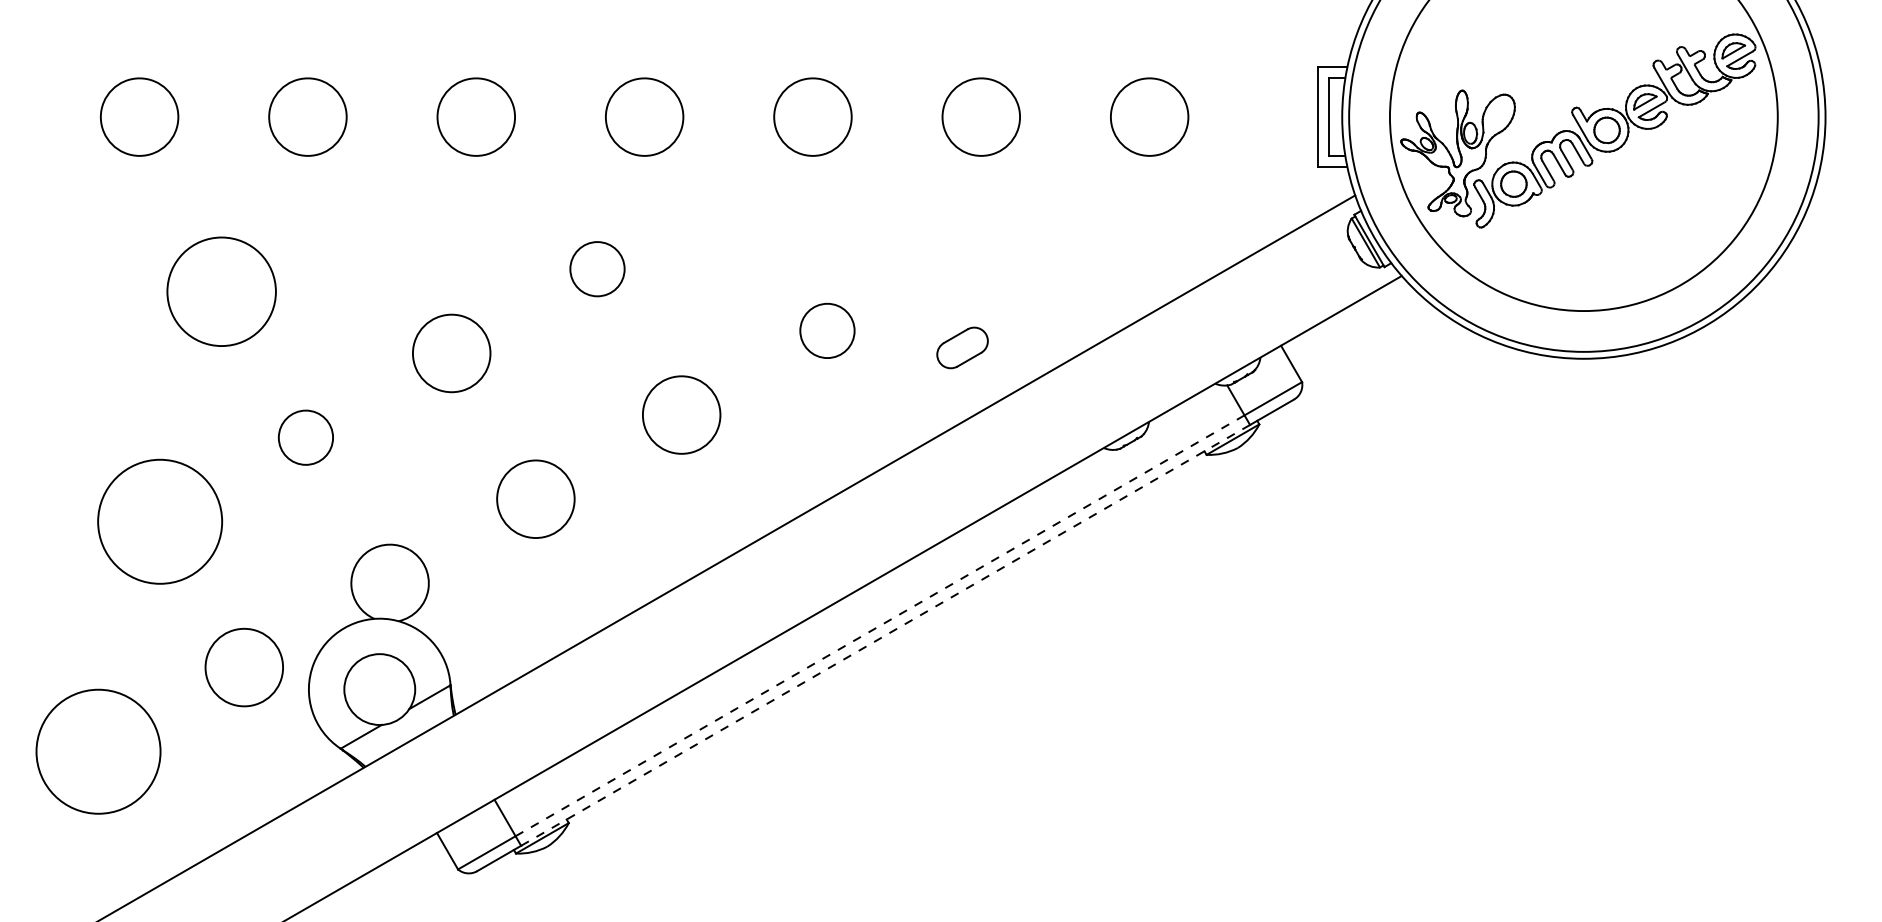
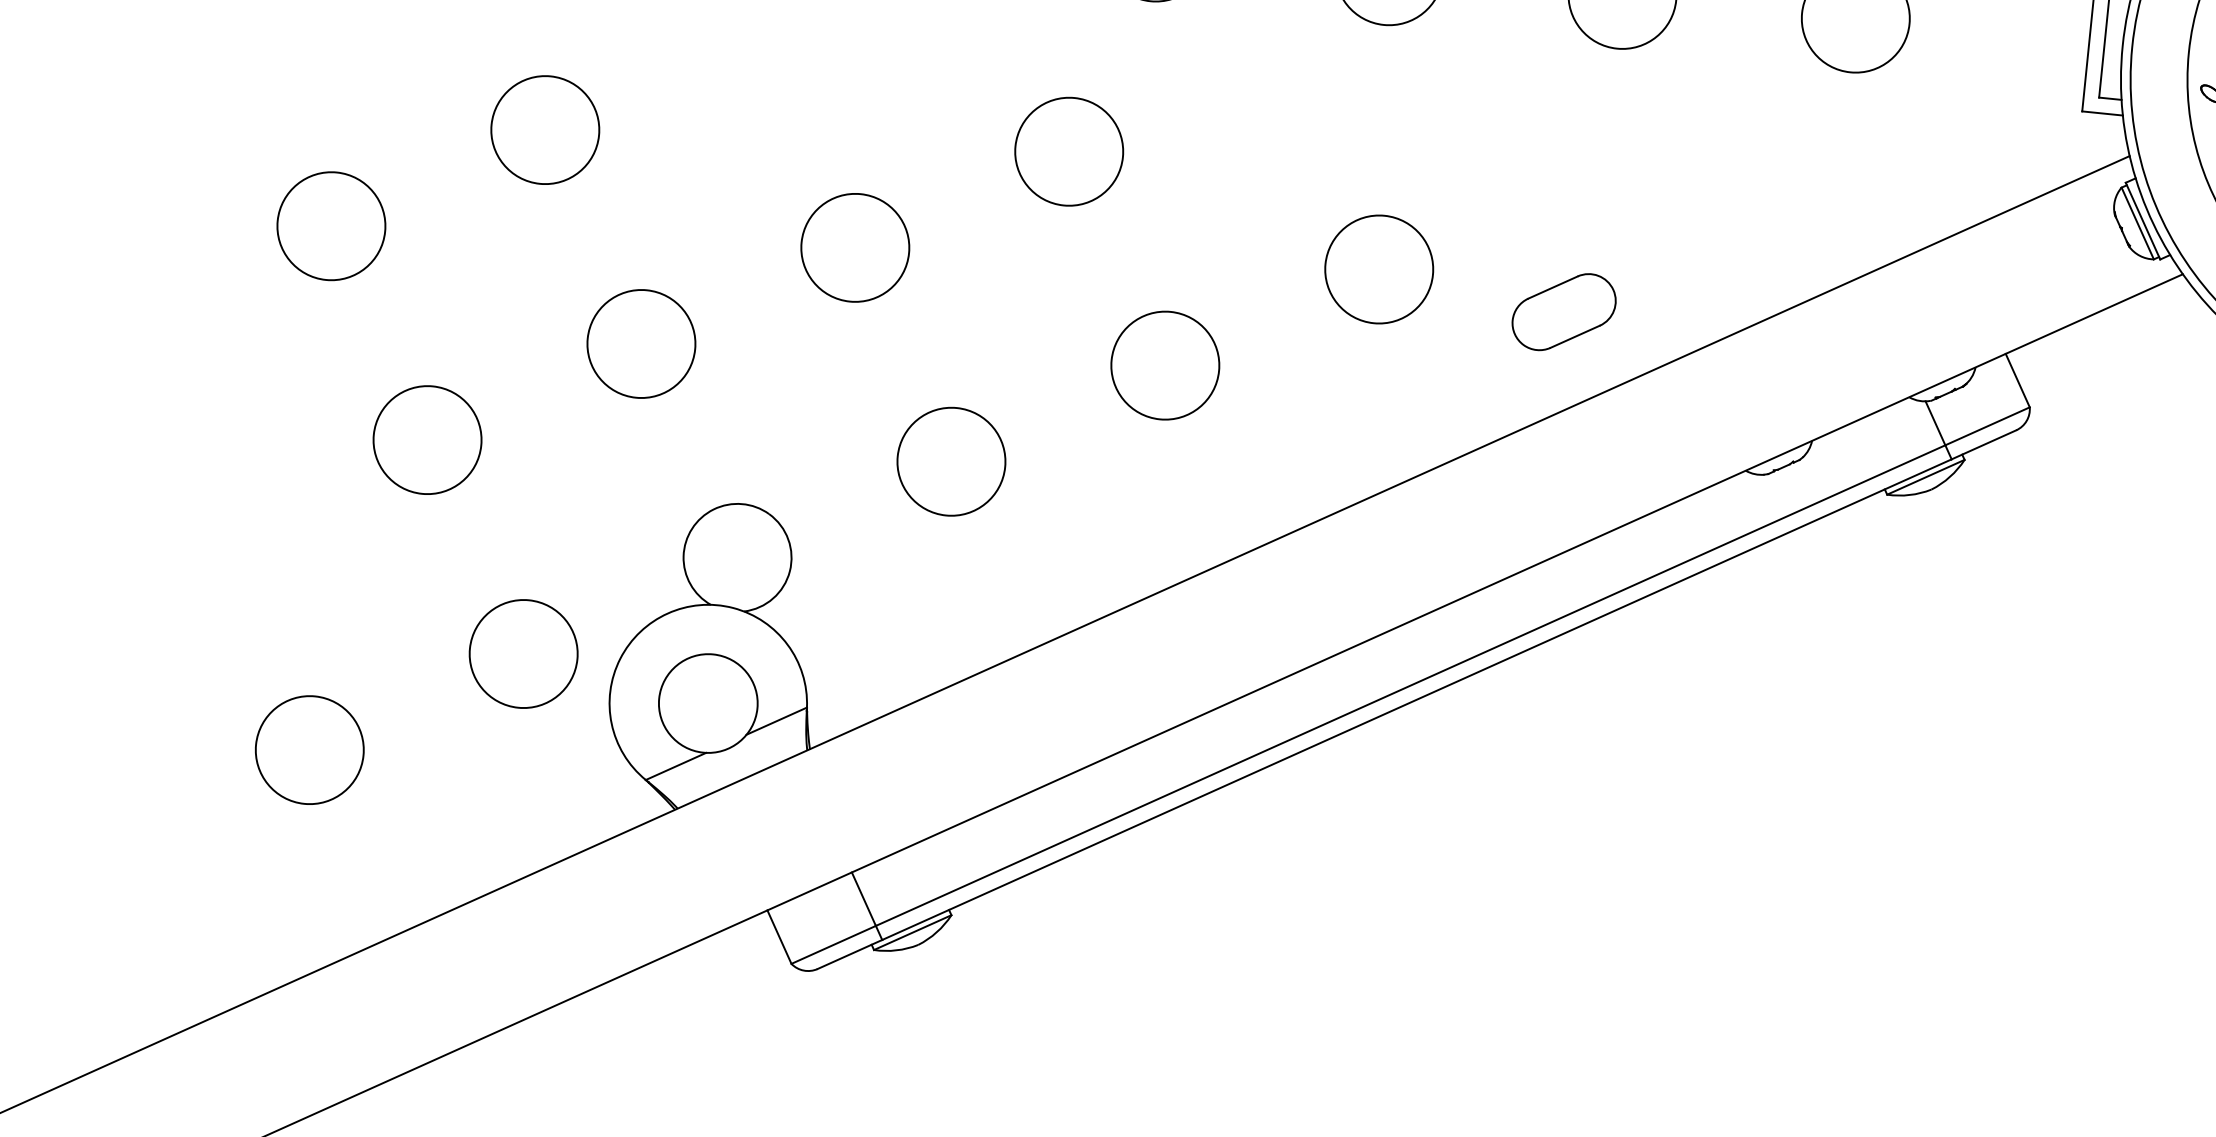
circle: (597, 268) -> (1069, 150), size x1.43
circle: (221, 291) -> (544, 129), size x0.71
circle: (827, 330) -> (1379, 268), size x1.43
part: (962, 347) -> (1564, 311), size x1.43
circle: (75, 375) -> (330, 225), added
circle: (305, 437) -> (640, 343), size x1.43
circle: (159, 521) -> (426, 439), size x0.62
line: (880, 625) -> (1411, 685), dashed -> solid
line: (885, 635) -> (1416, 699), dashed -> solid
circle: (98, 751) -> (309, 749), size x0.62

